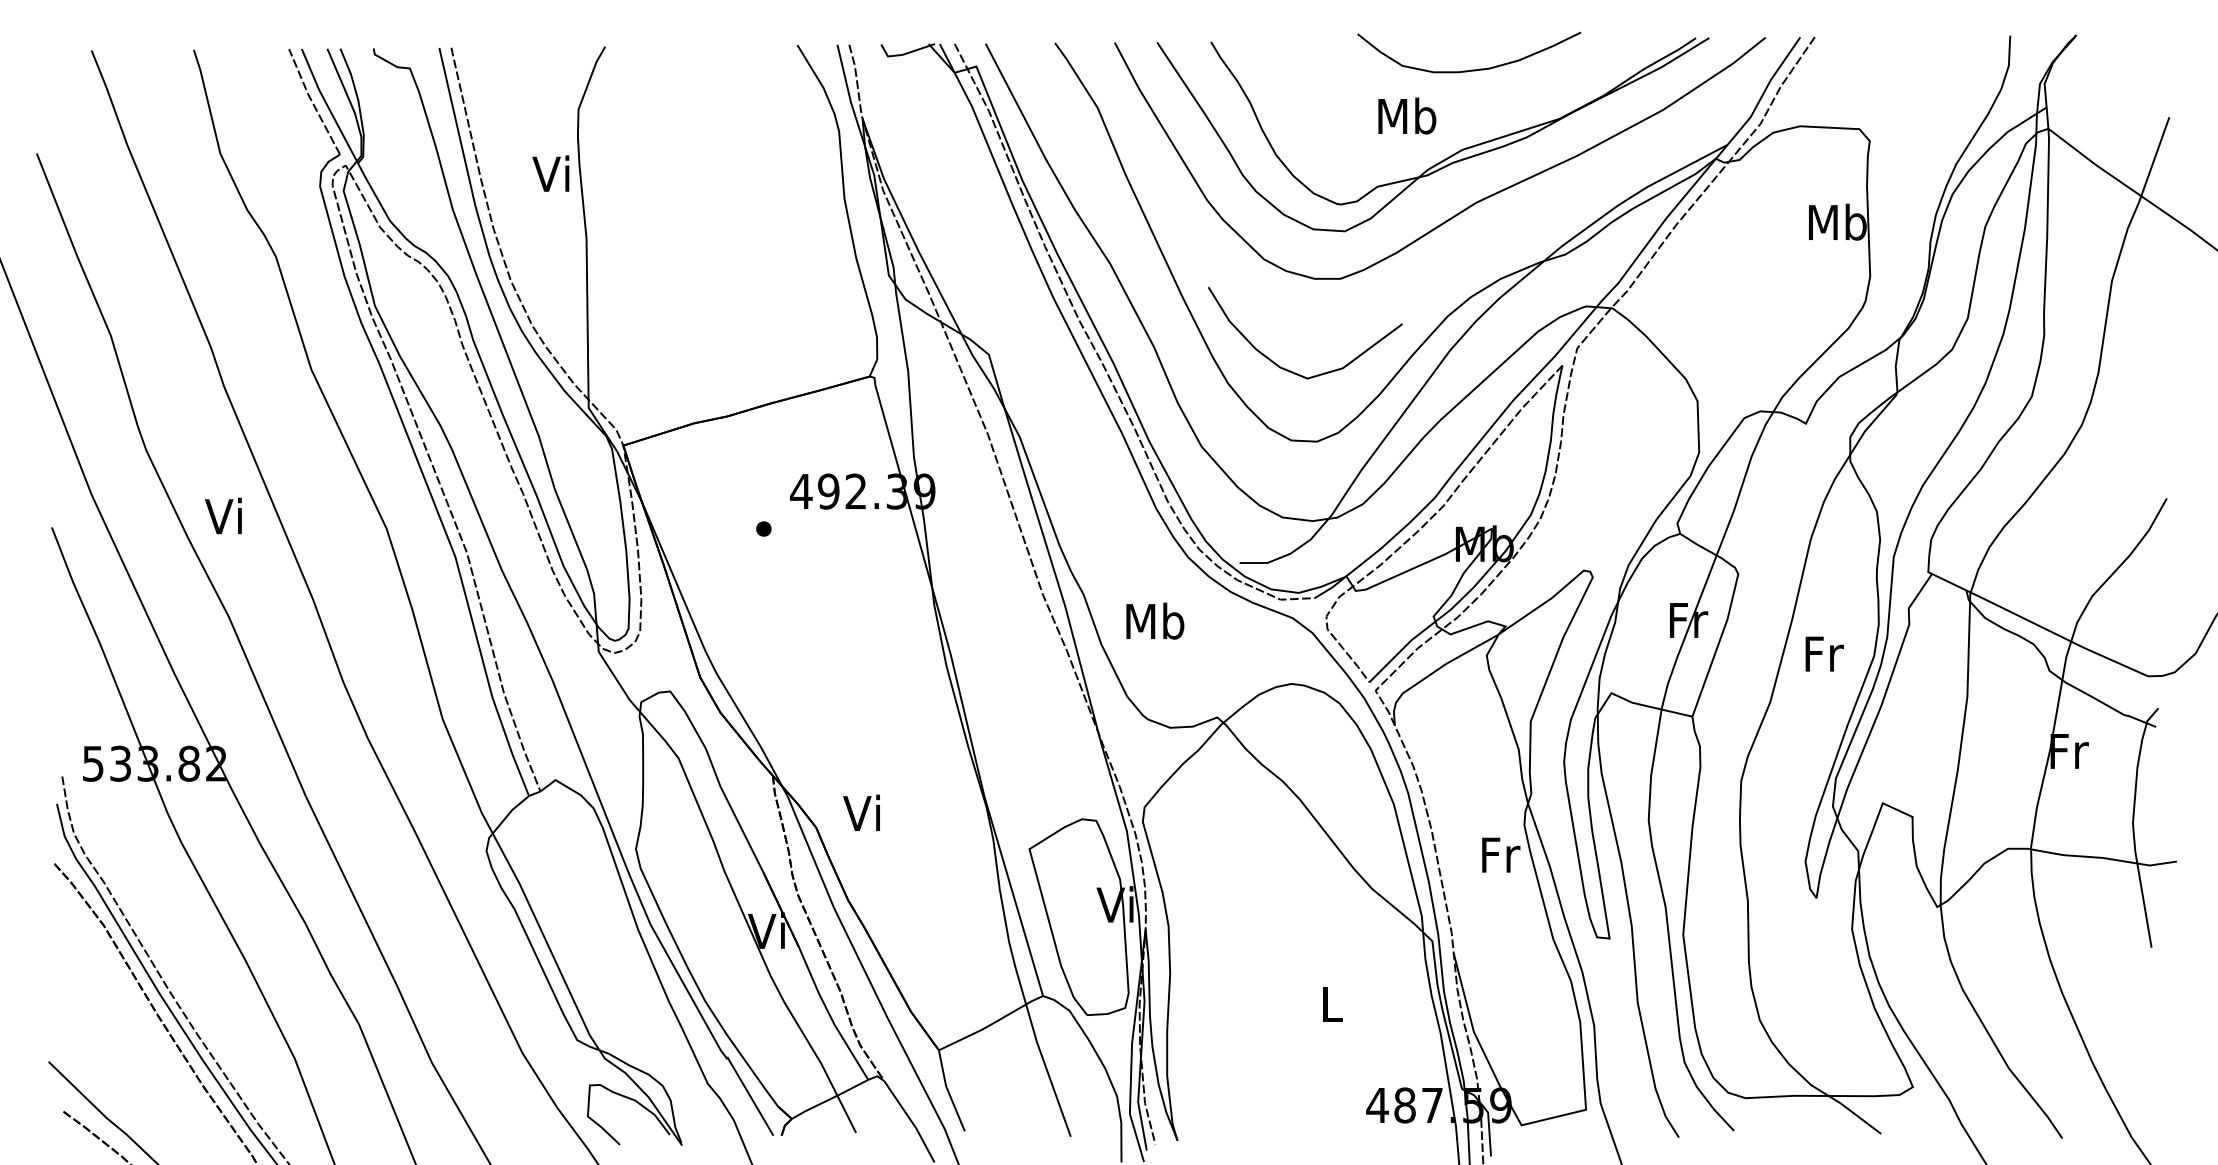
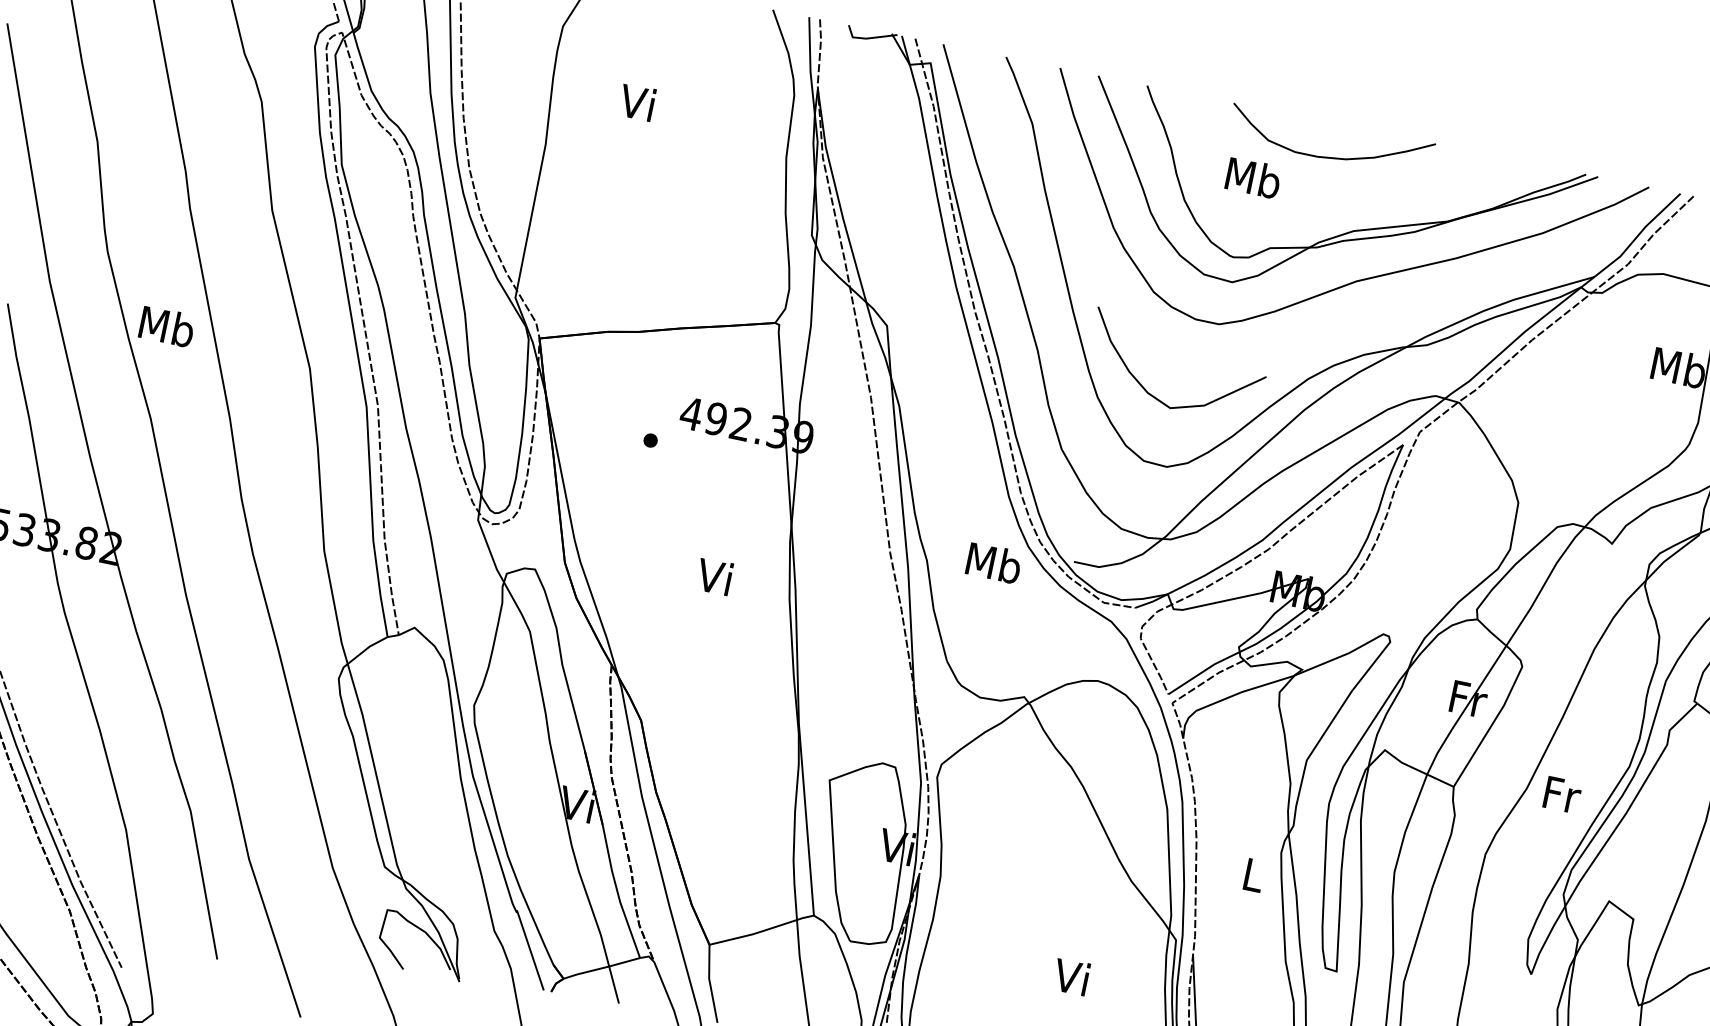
curve: (1471, 69) -> (1329, 156), moved
text: (1407, 115) -> (1253, 177), moved
text: (550, 173) -> (636, 102), moved
text: (225, 515) -> (166, 325), Vi -> Mb
text: (1155, 620) -> (994, 562), moved
text: (1824, 653) -> (1562, 794), moved
text: (861, 812) -> (714, 576), moved
text: (1501, 854) -> (1255, 875), Fr -> L
text: (1329, 1003) -> (1071, 976), L -> Vi

